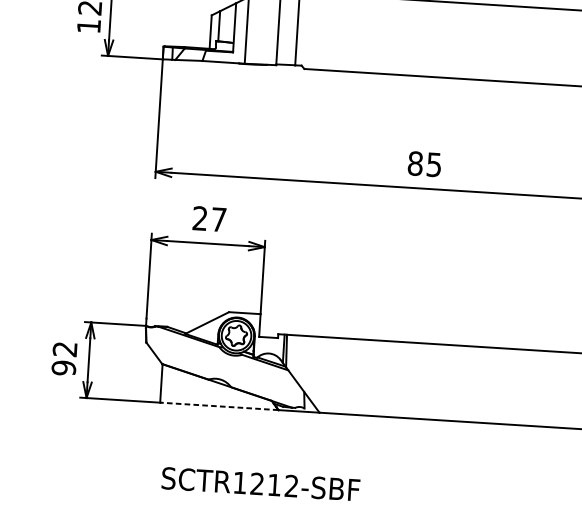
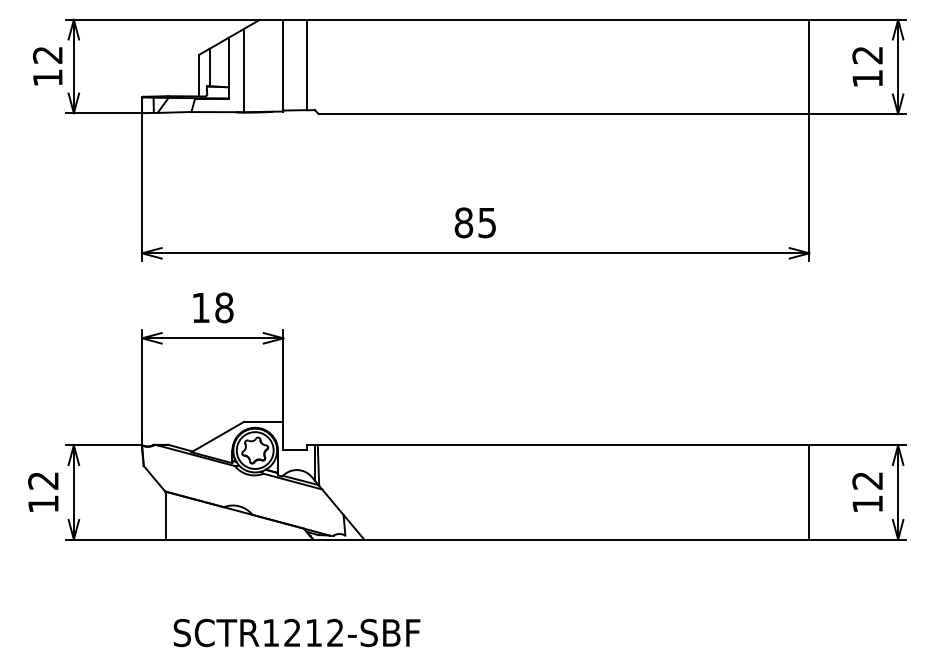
text: (209, 218) -> (212, 307), 27 -> 18
text: (63, 368) -> (43, 504), 92 -> 12
line: (219, 406) -> (239, 539), dashed -> solid

